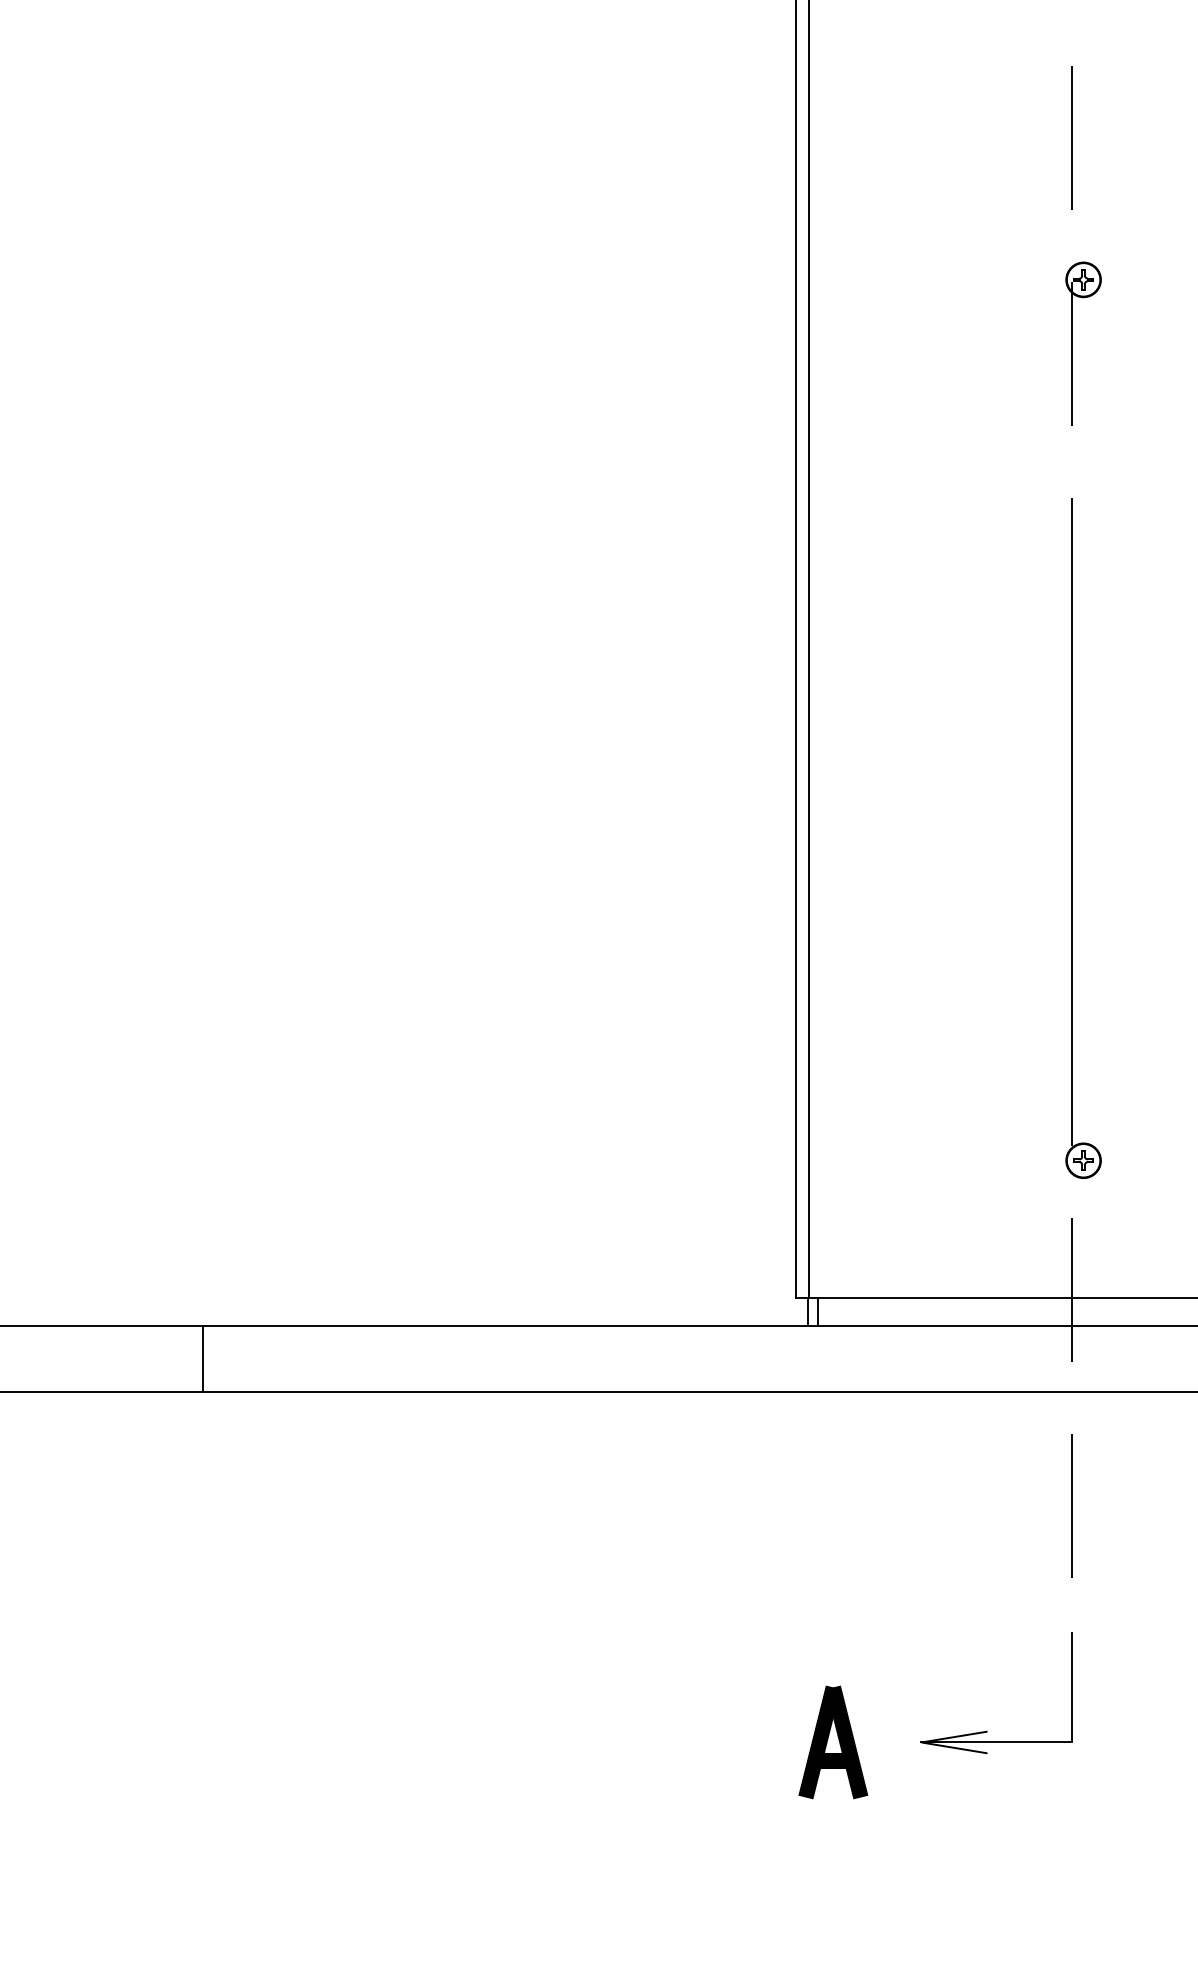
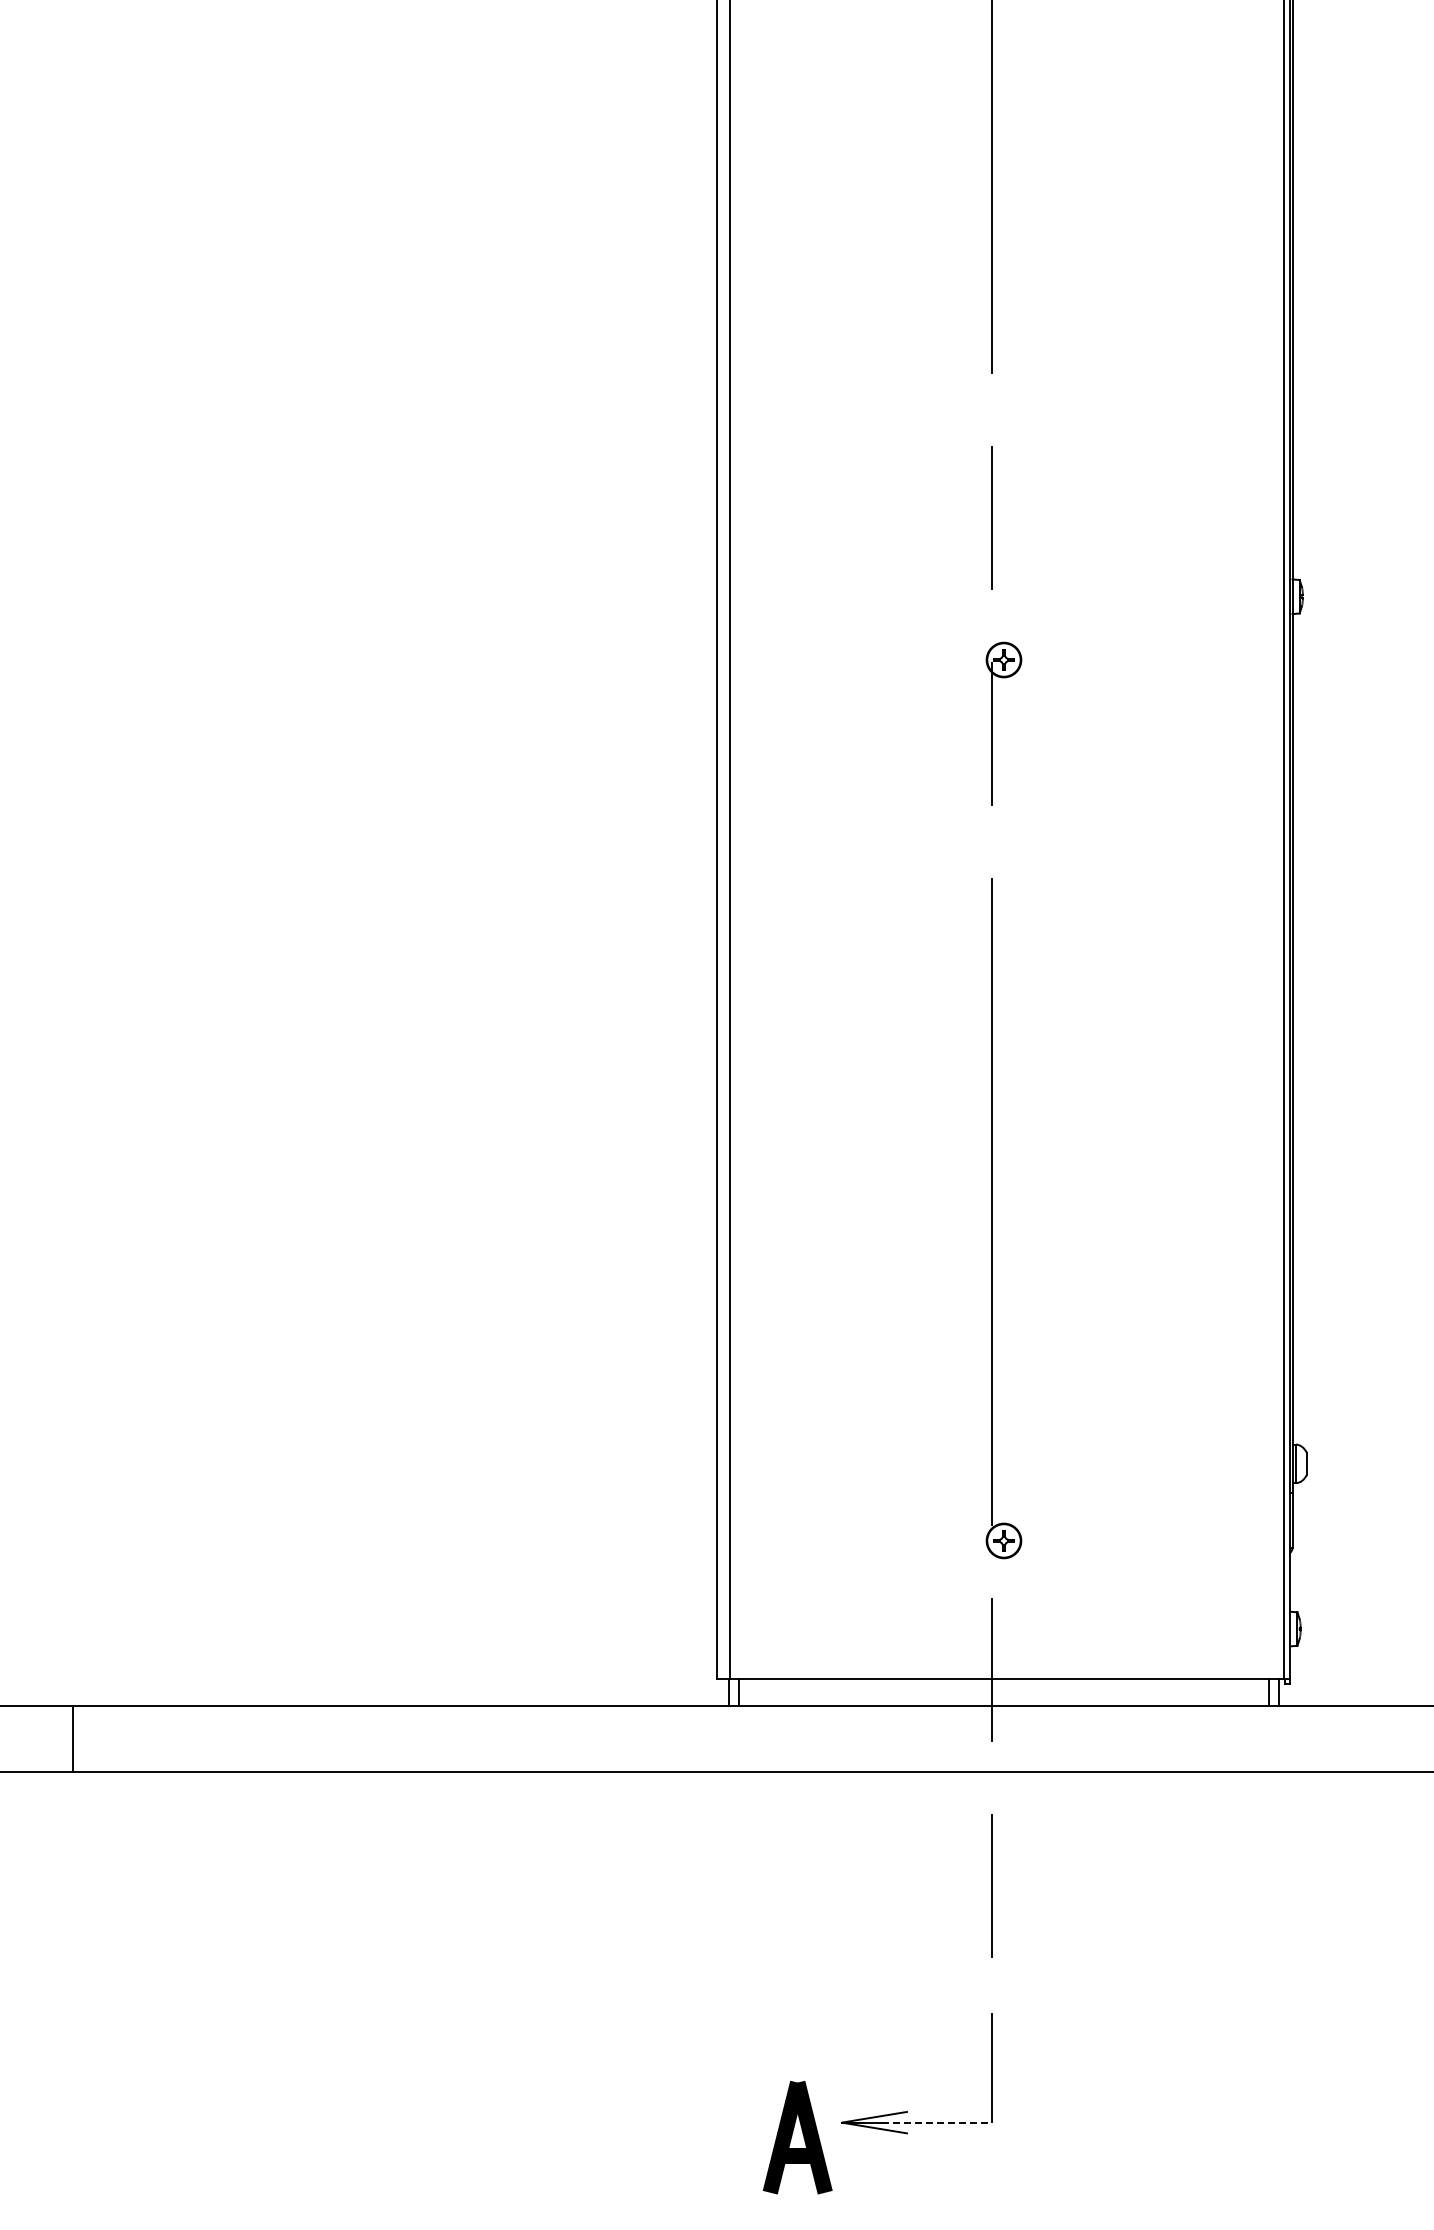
line: (203, 1359) -> (73, 1739), moved
part: (833, 1742) -> (797, 2137), moved
line: (1017, 1742) -> (937, 2122), solid -> dashed

